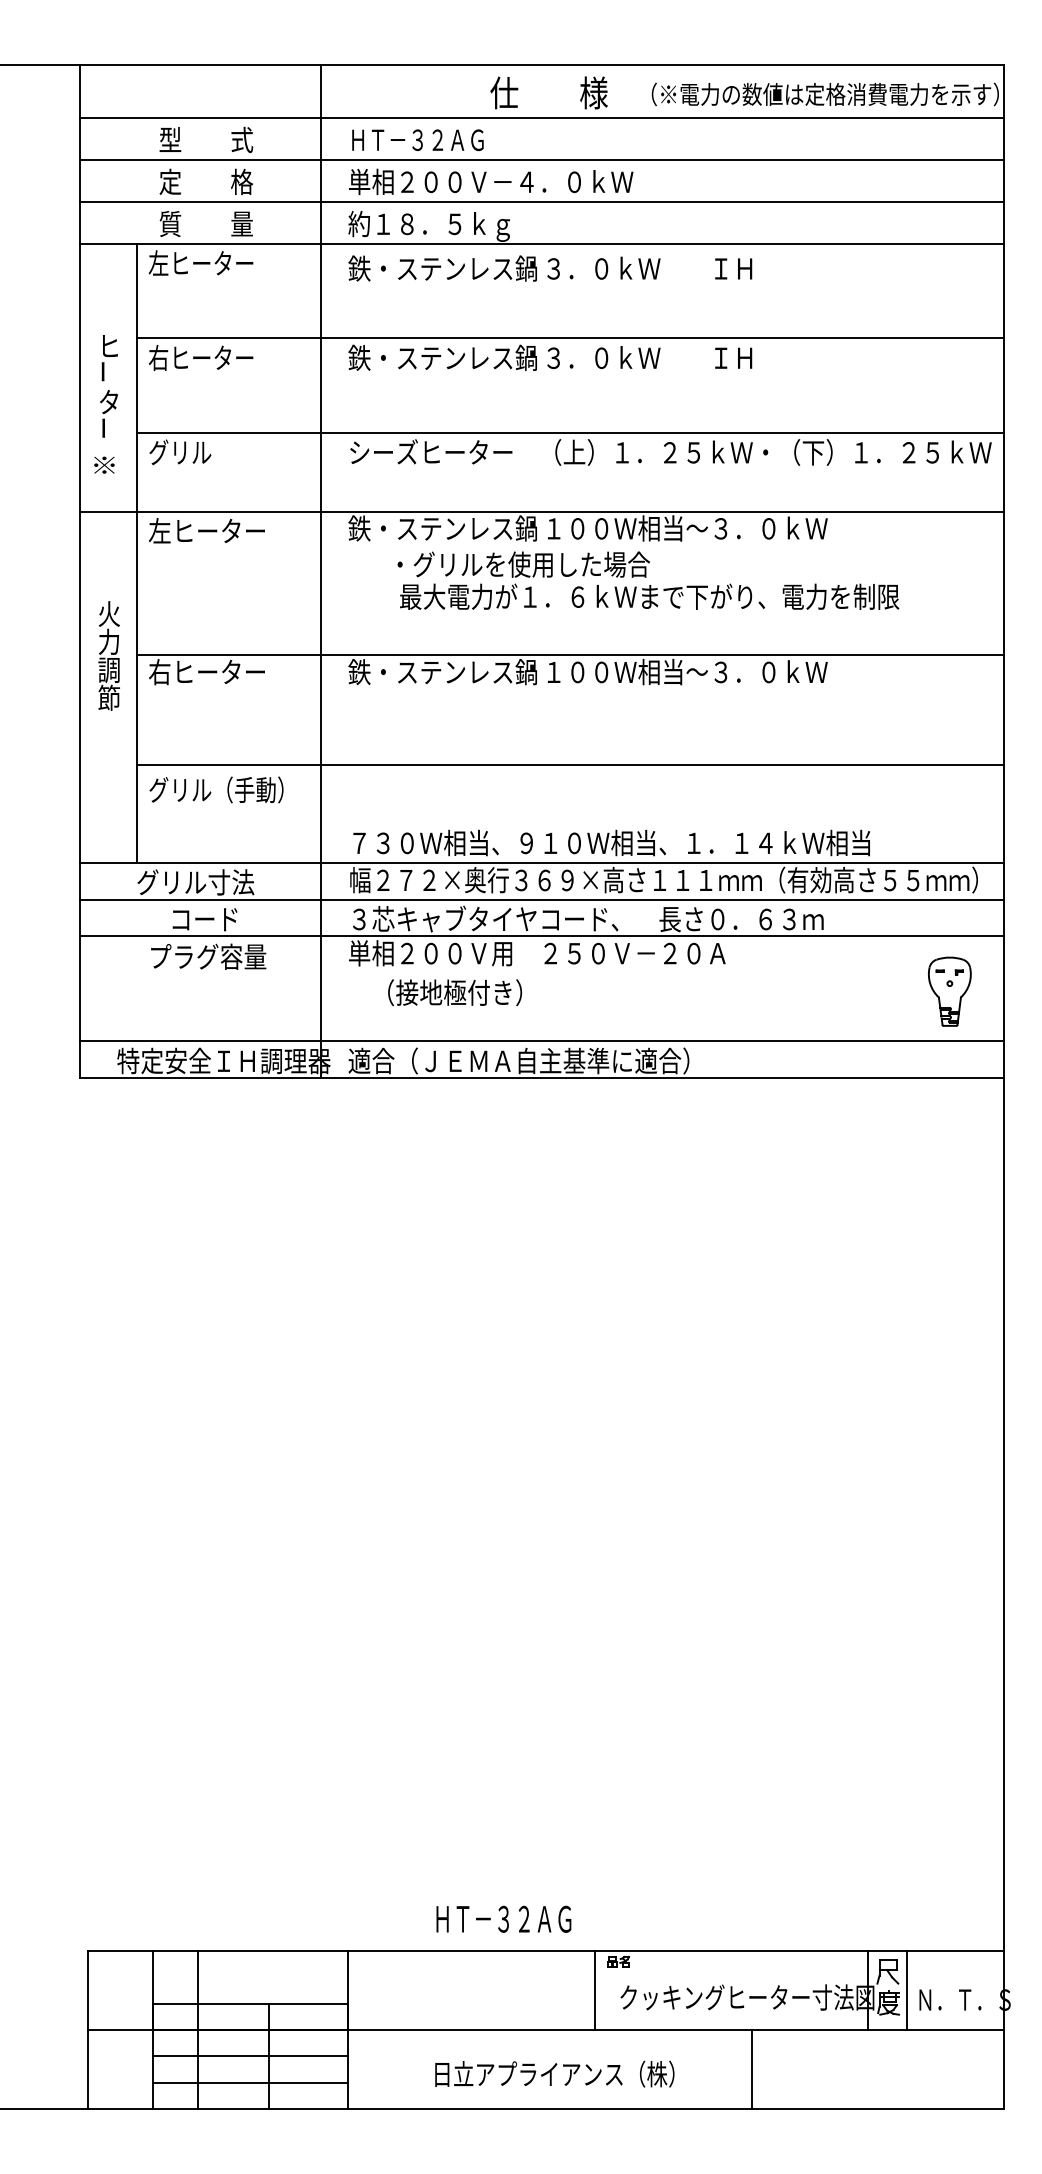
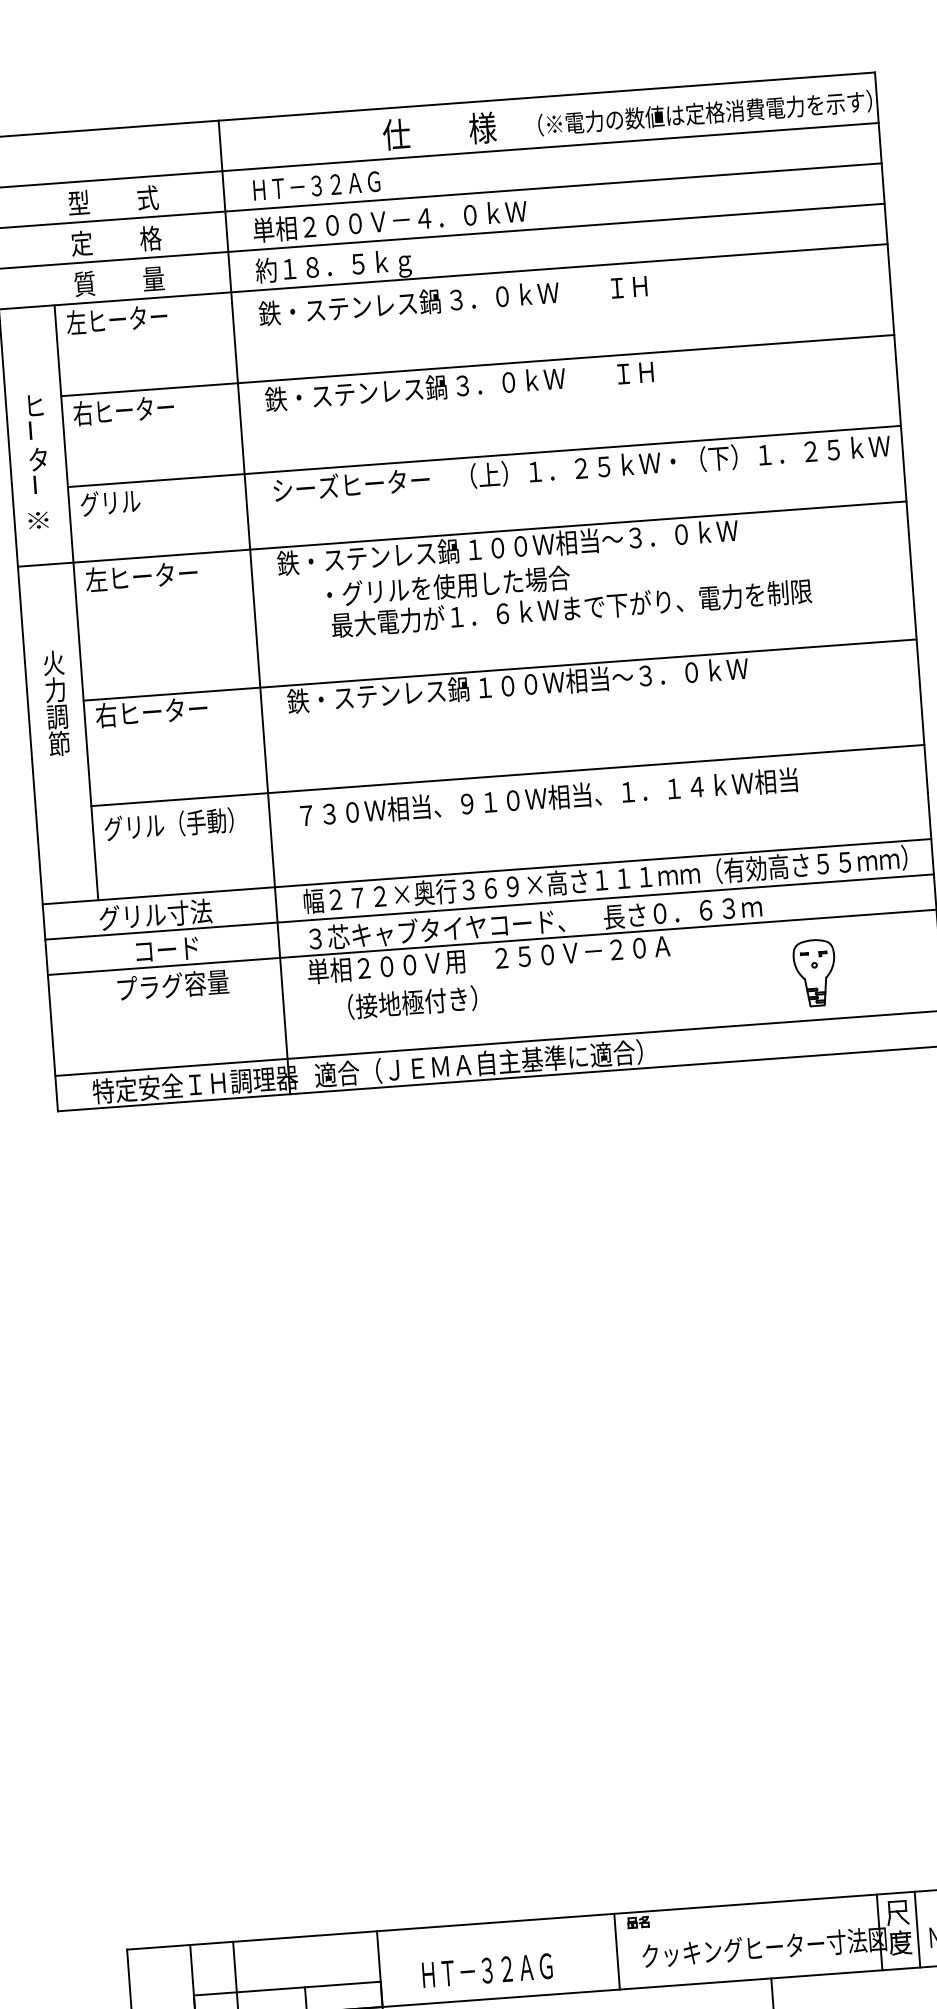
text: (611, 842) -> (548, 797), moved
part: (949, 991) -> (814, 972), moved
text: (503, 1918) -> (486, 1969), moved

